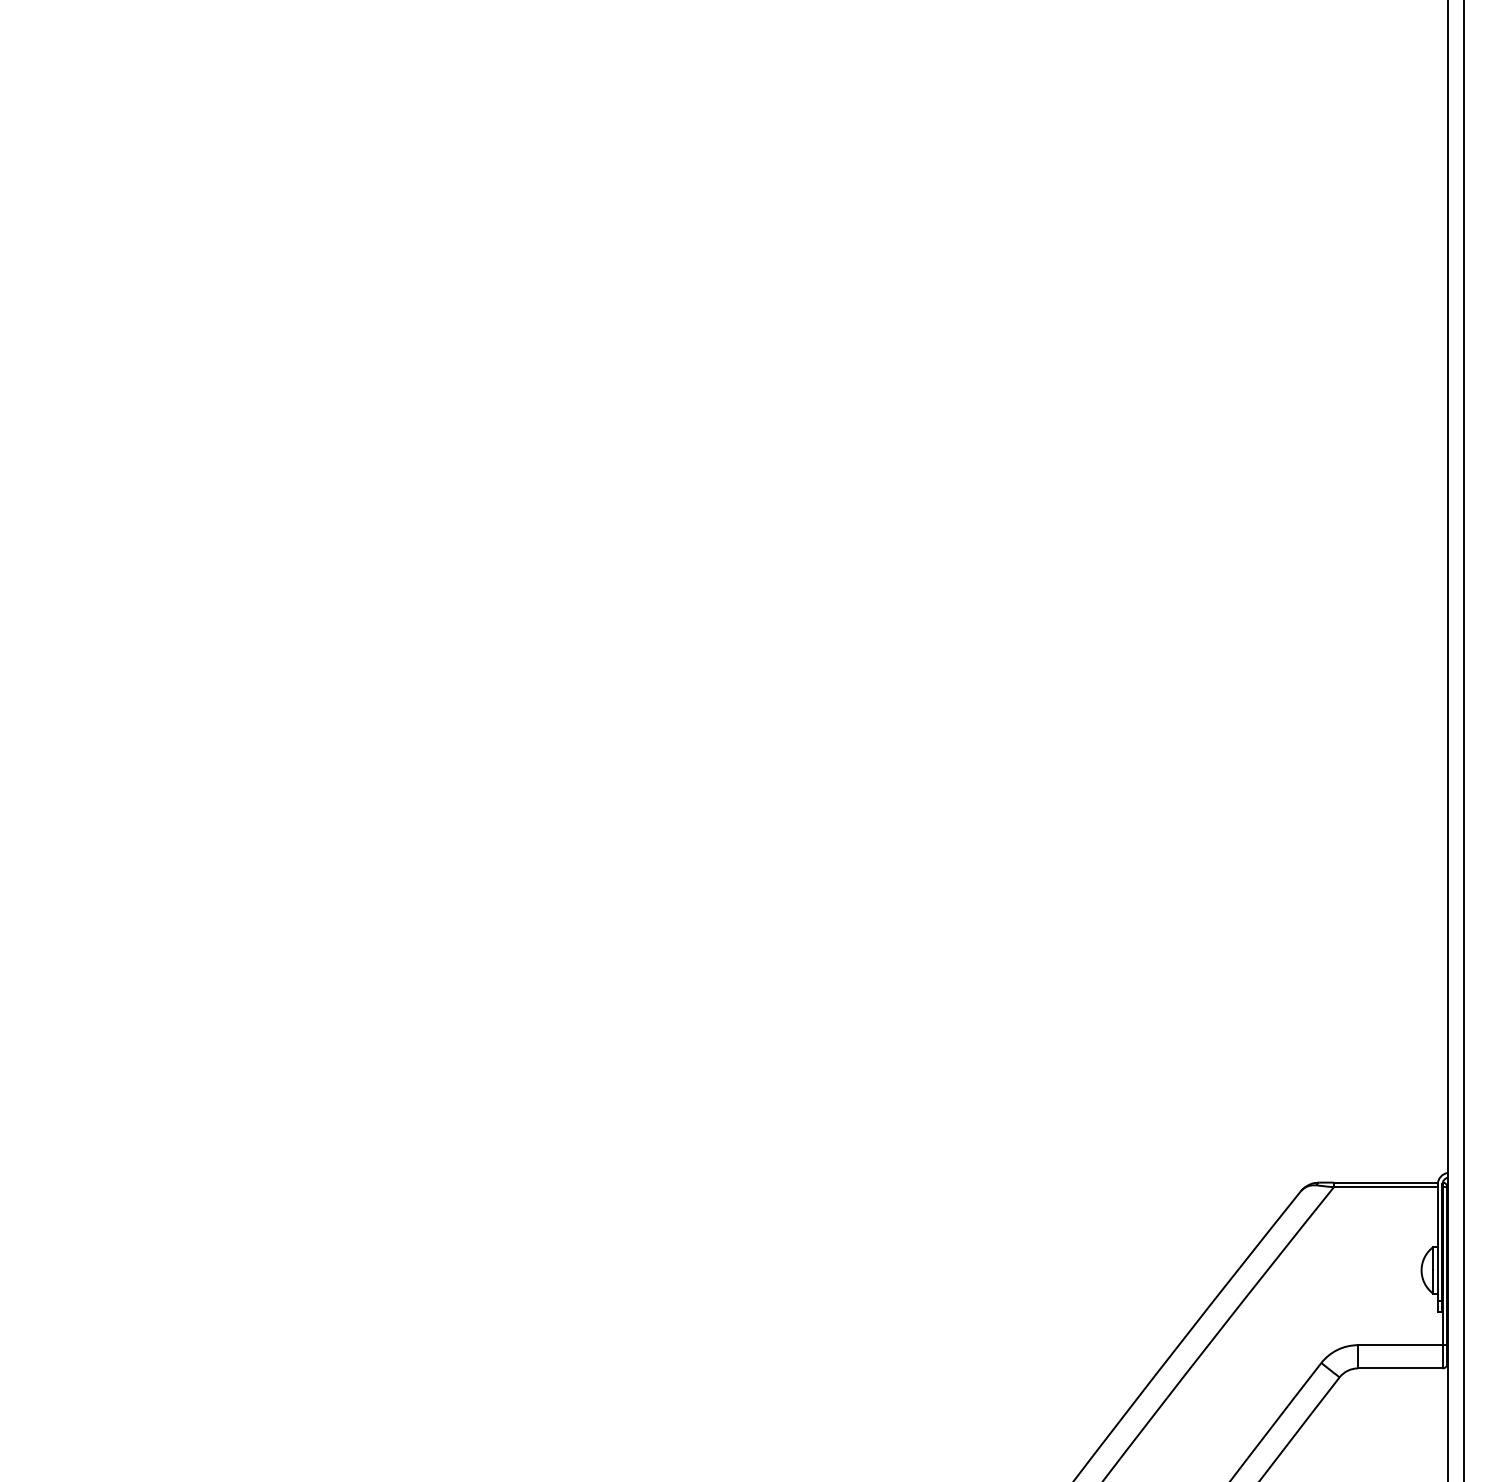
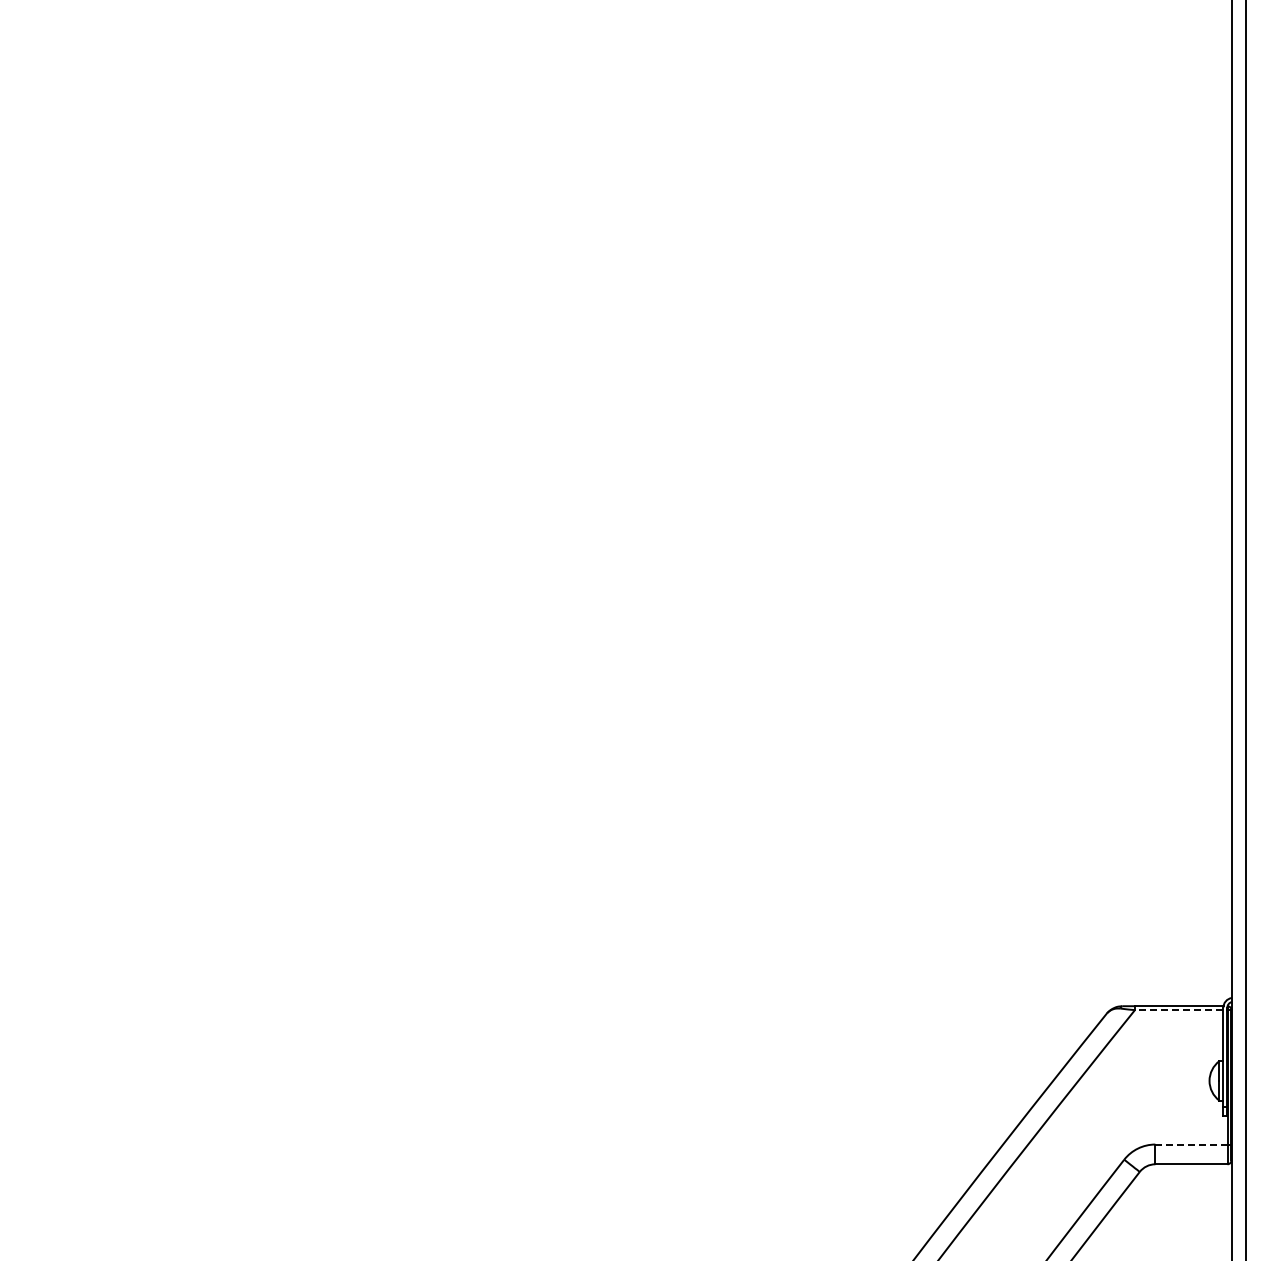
line: (1385, 1187) -> (1178, 1010), solid -> dashed
line: (1400, 1345) -> (1191, 1144), solid -> dashed

